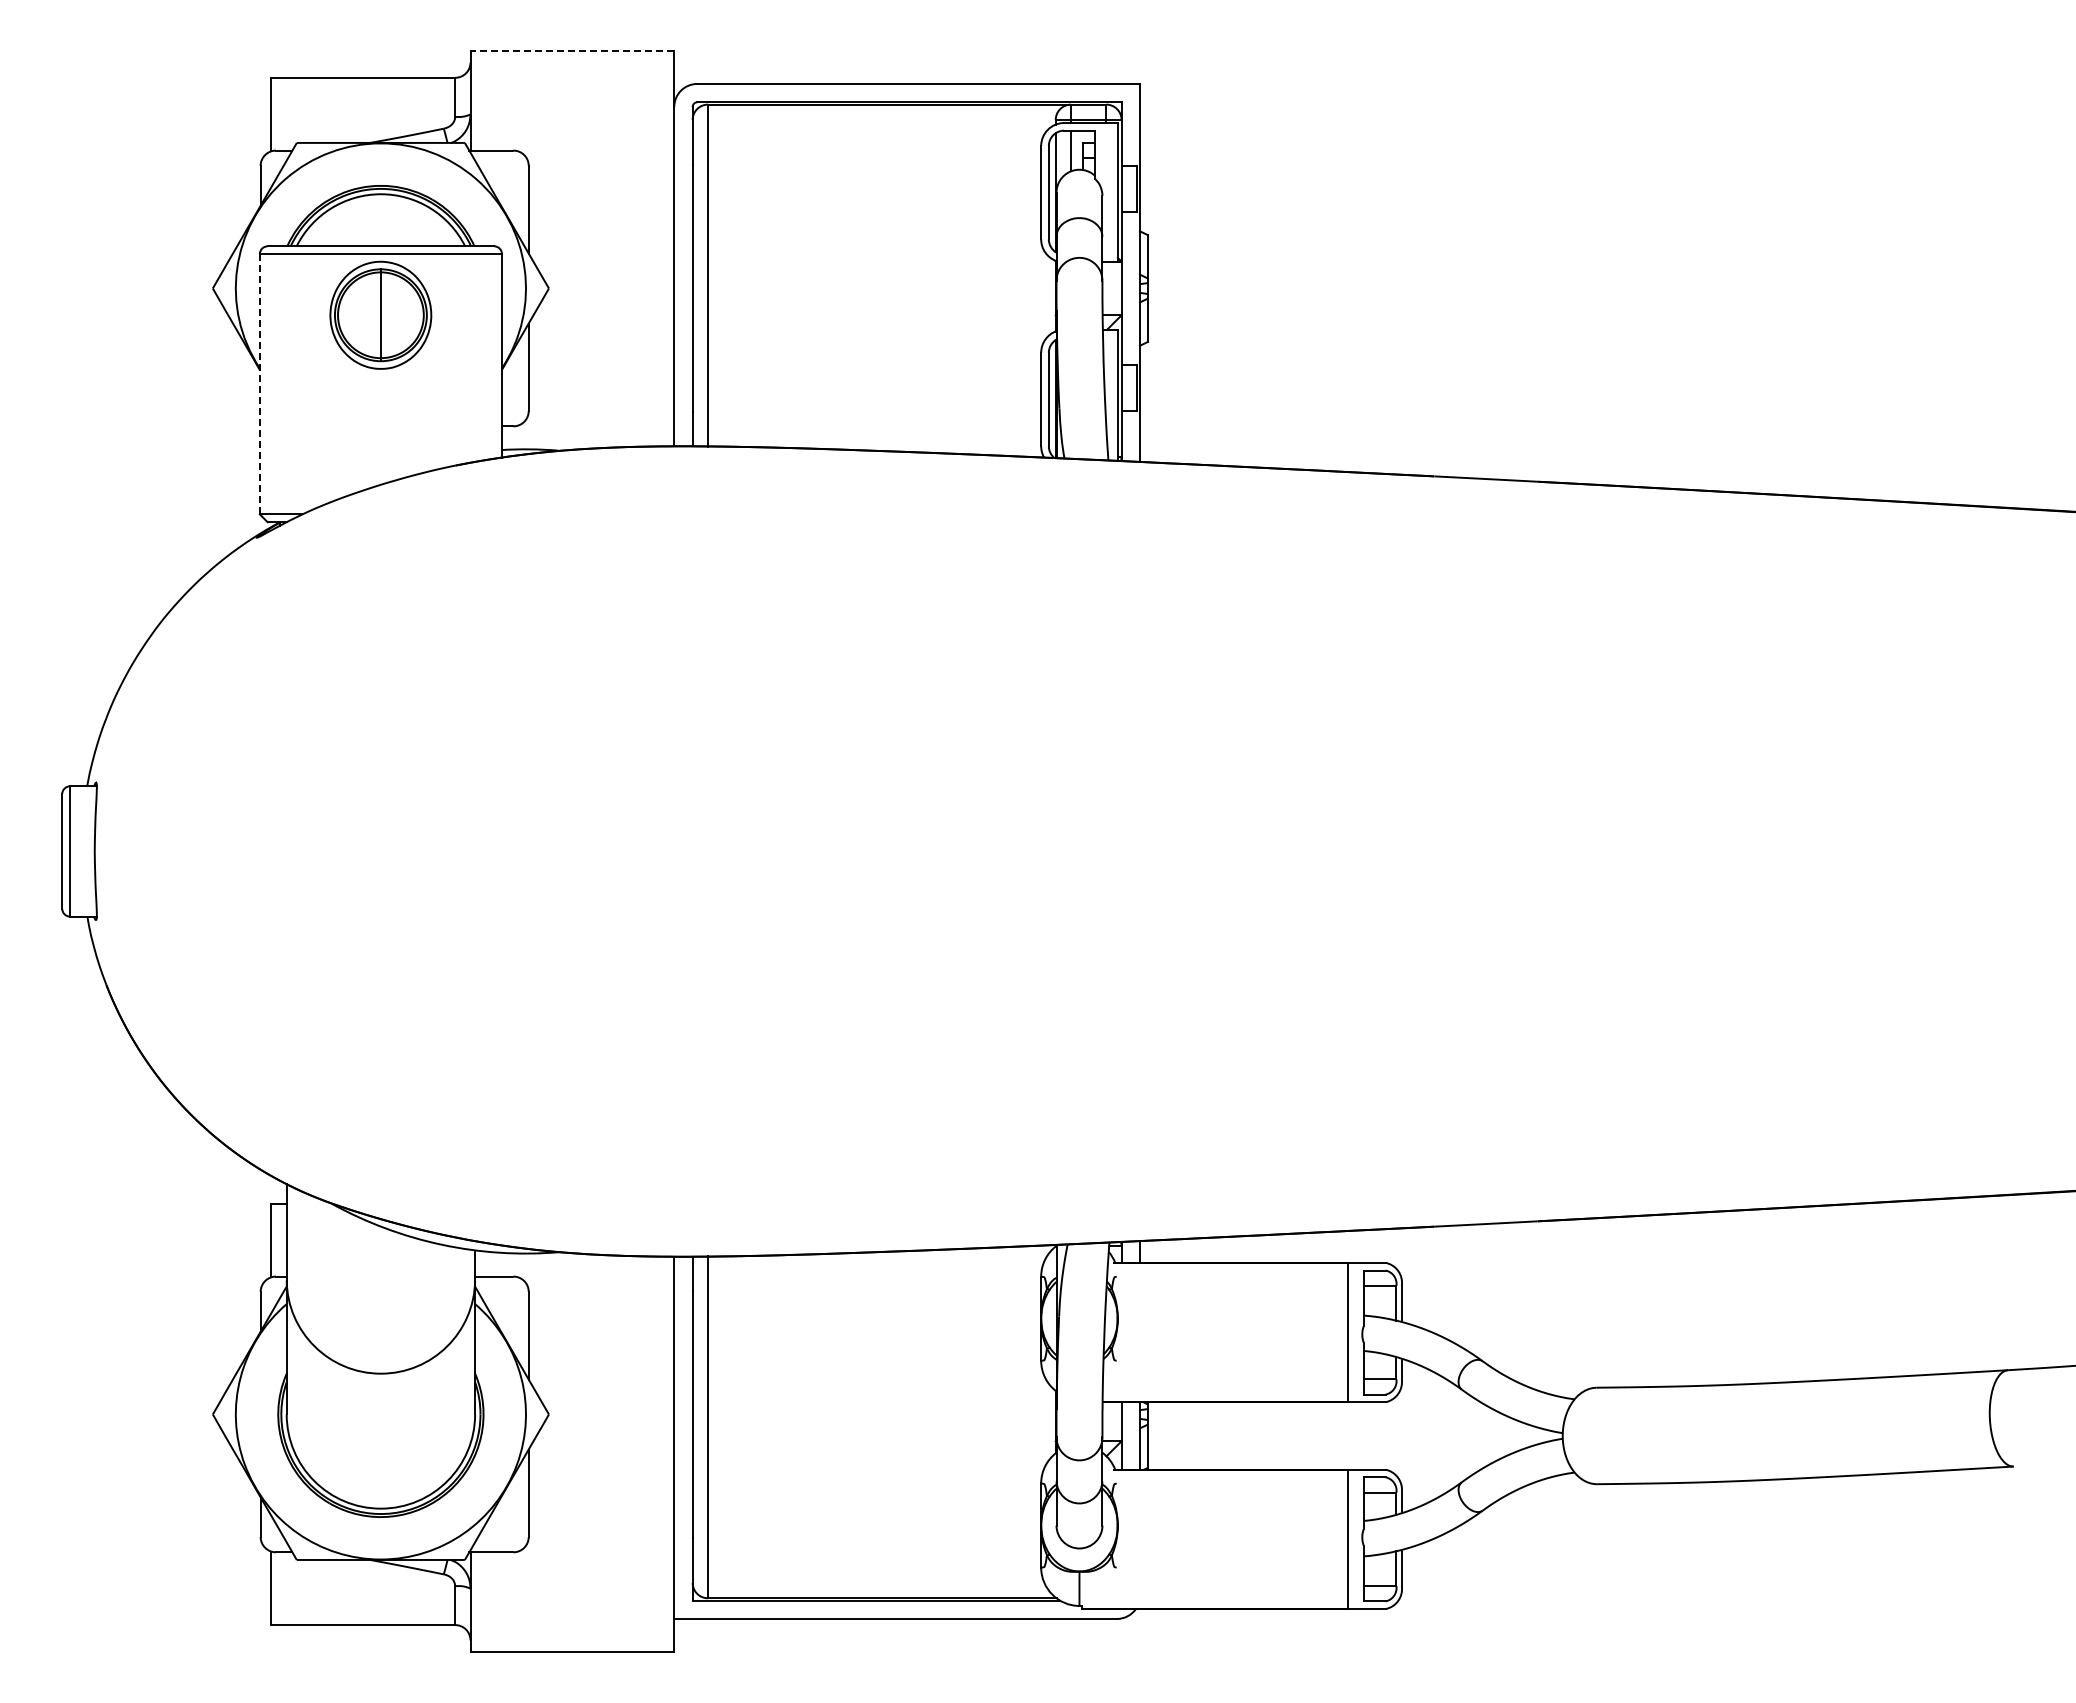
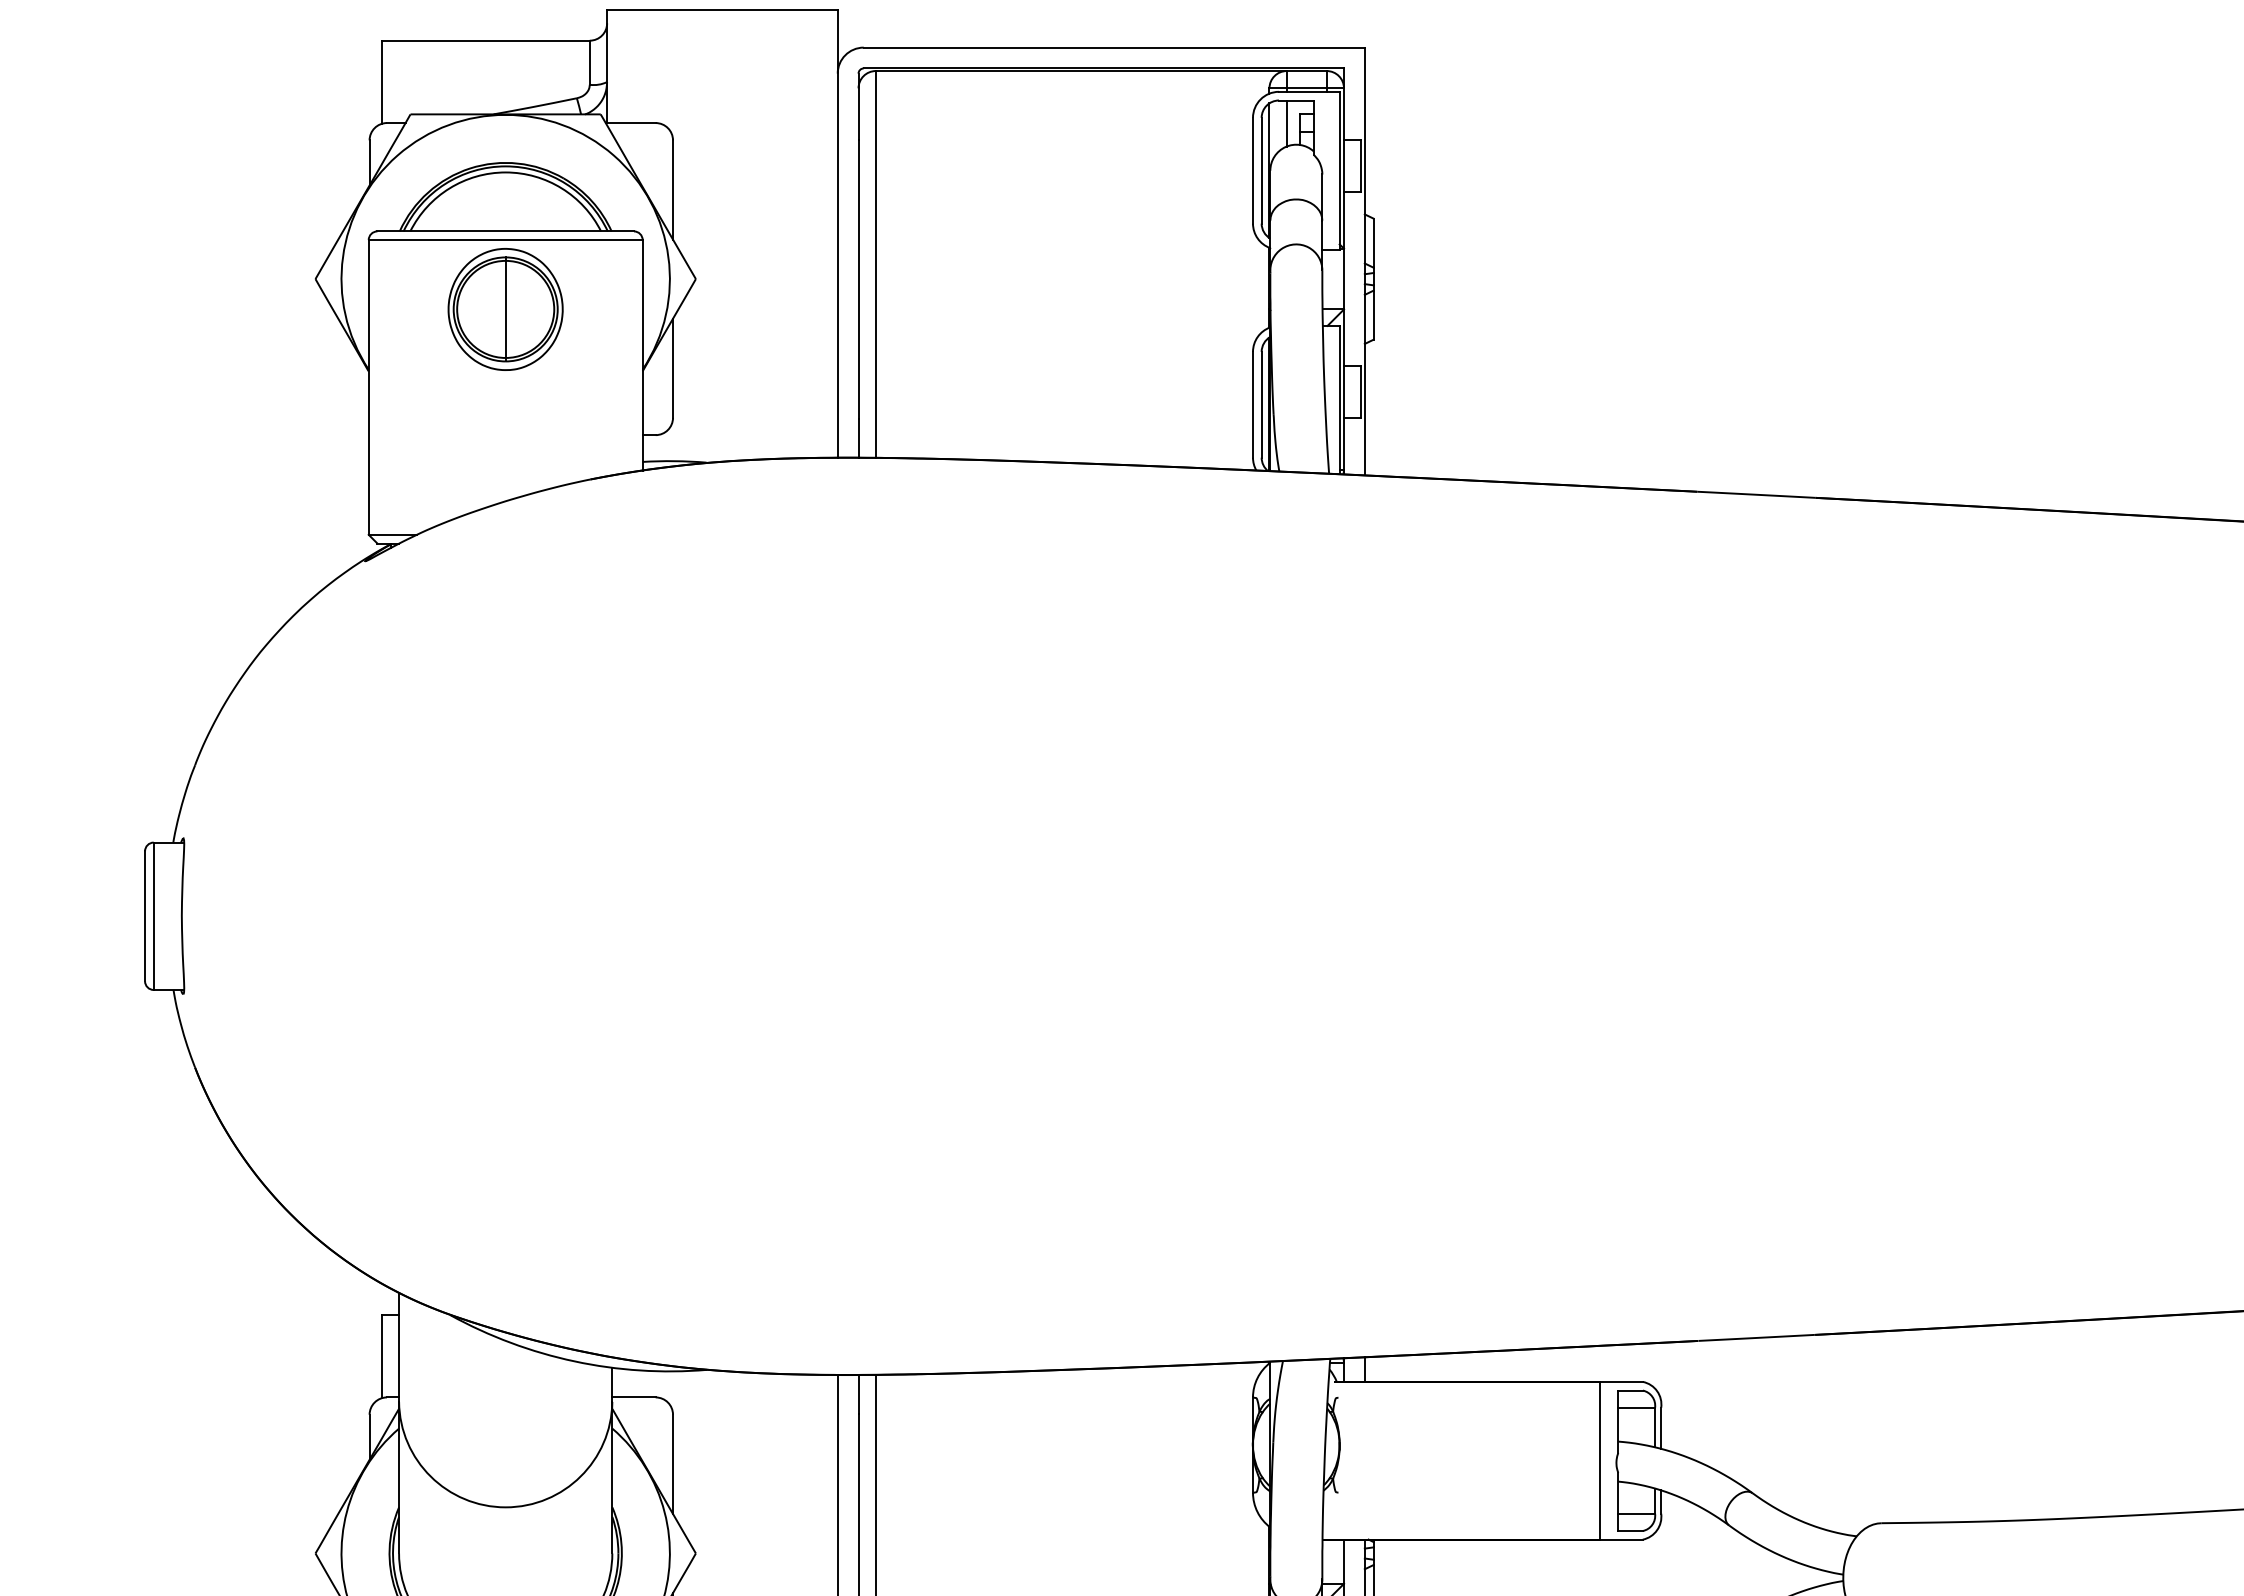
line: (572, 51) -> (722, 10), dashed -> solid
line: (259, 384) -> (368, 387), dashed -> solid

